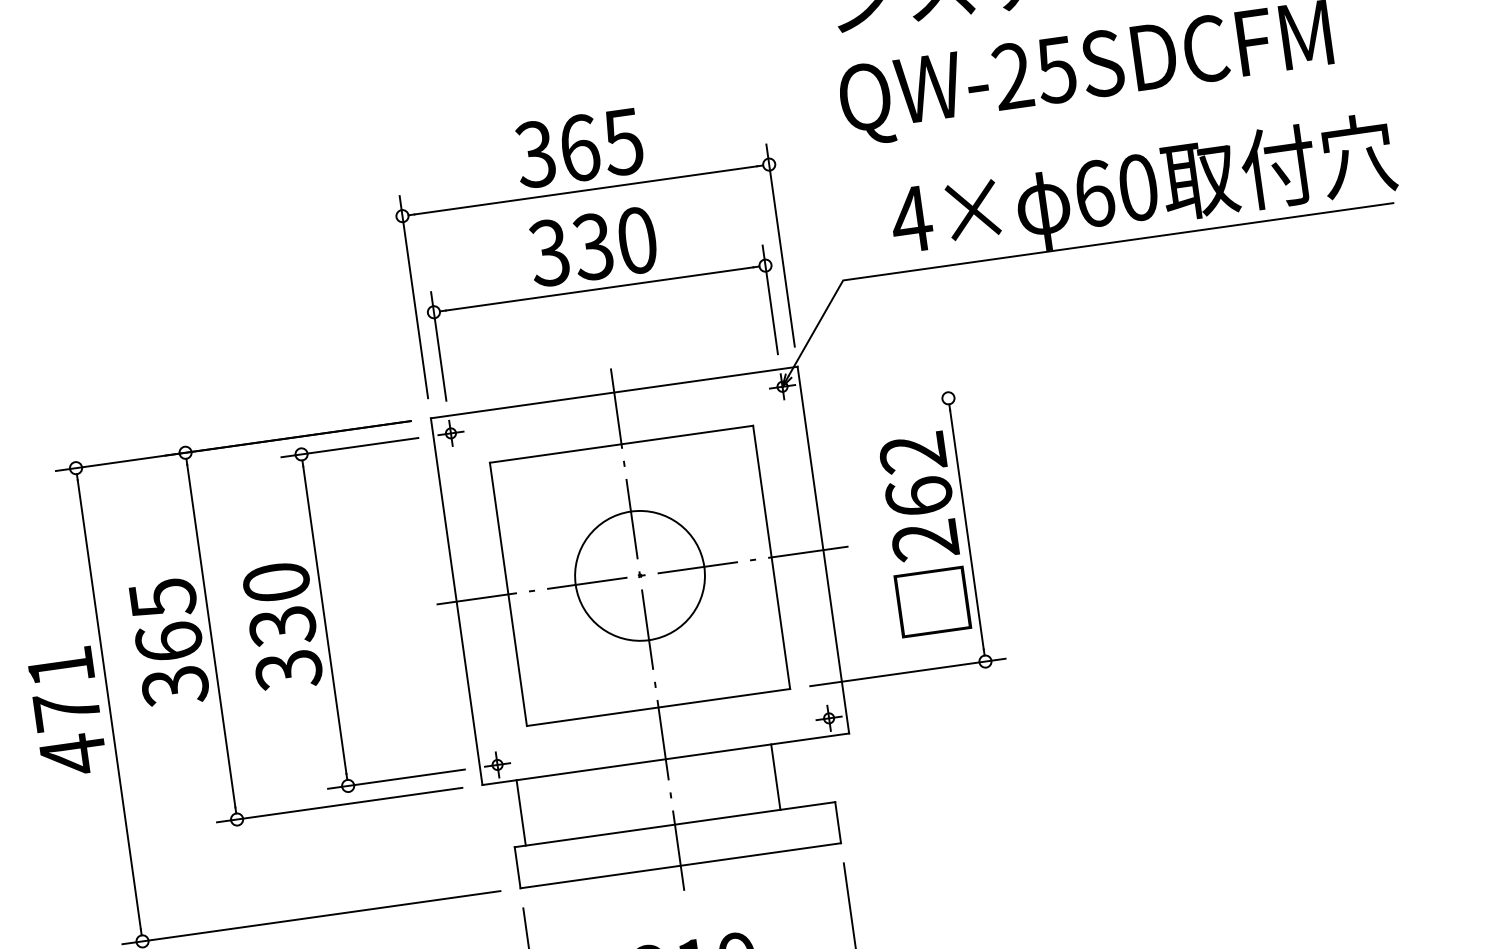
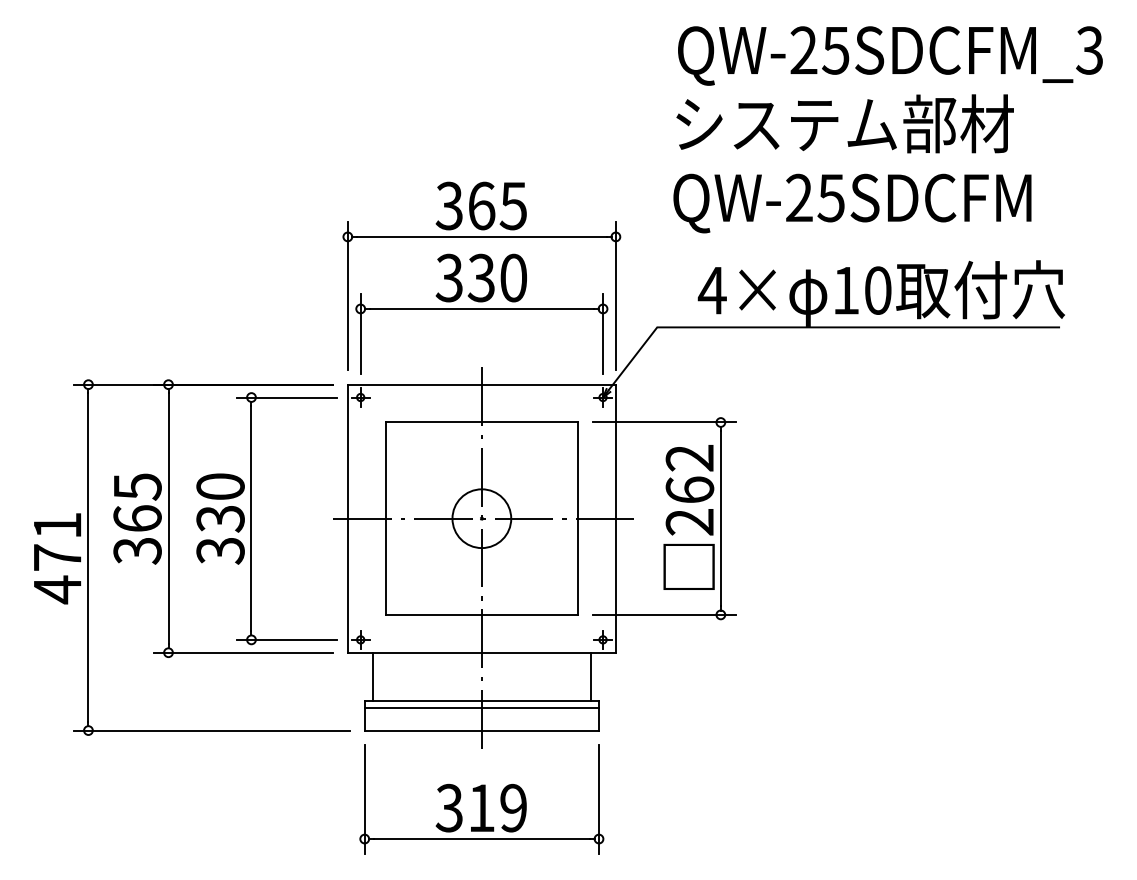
text: (1094, 193) -> (846, 290), 60 -> 10
line: (870, 409) -> (663, 422), added
circle: (639, 575) -> (481, 518), size x0.62
line: (775, 777) -> (590, 676), moved
line: (675, 834) -> (481, 707), added

